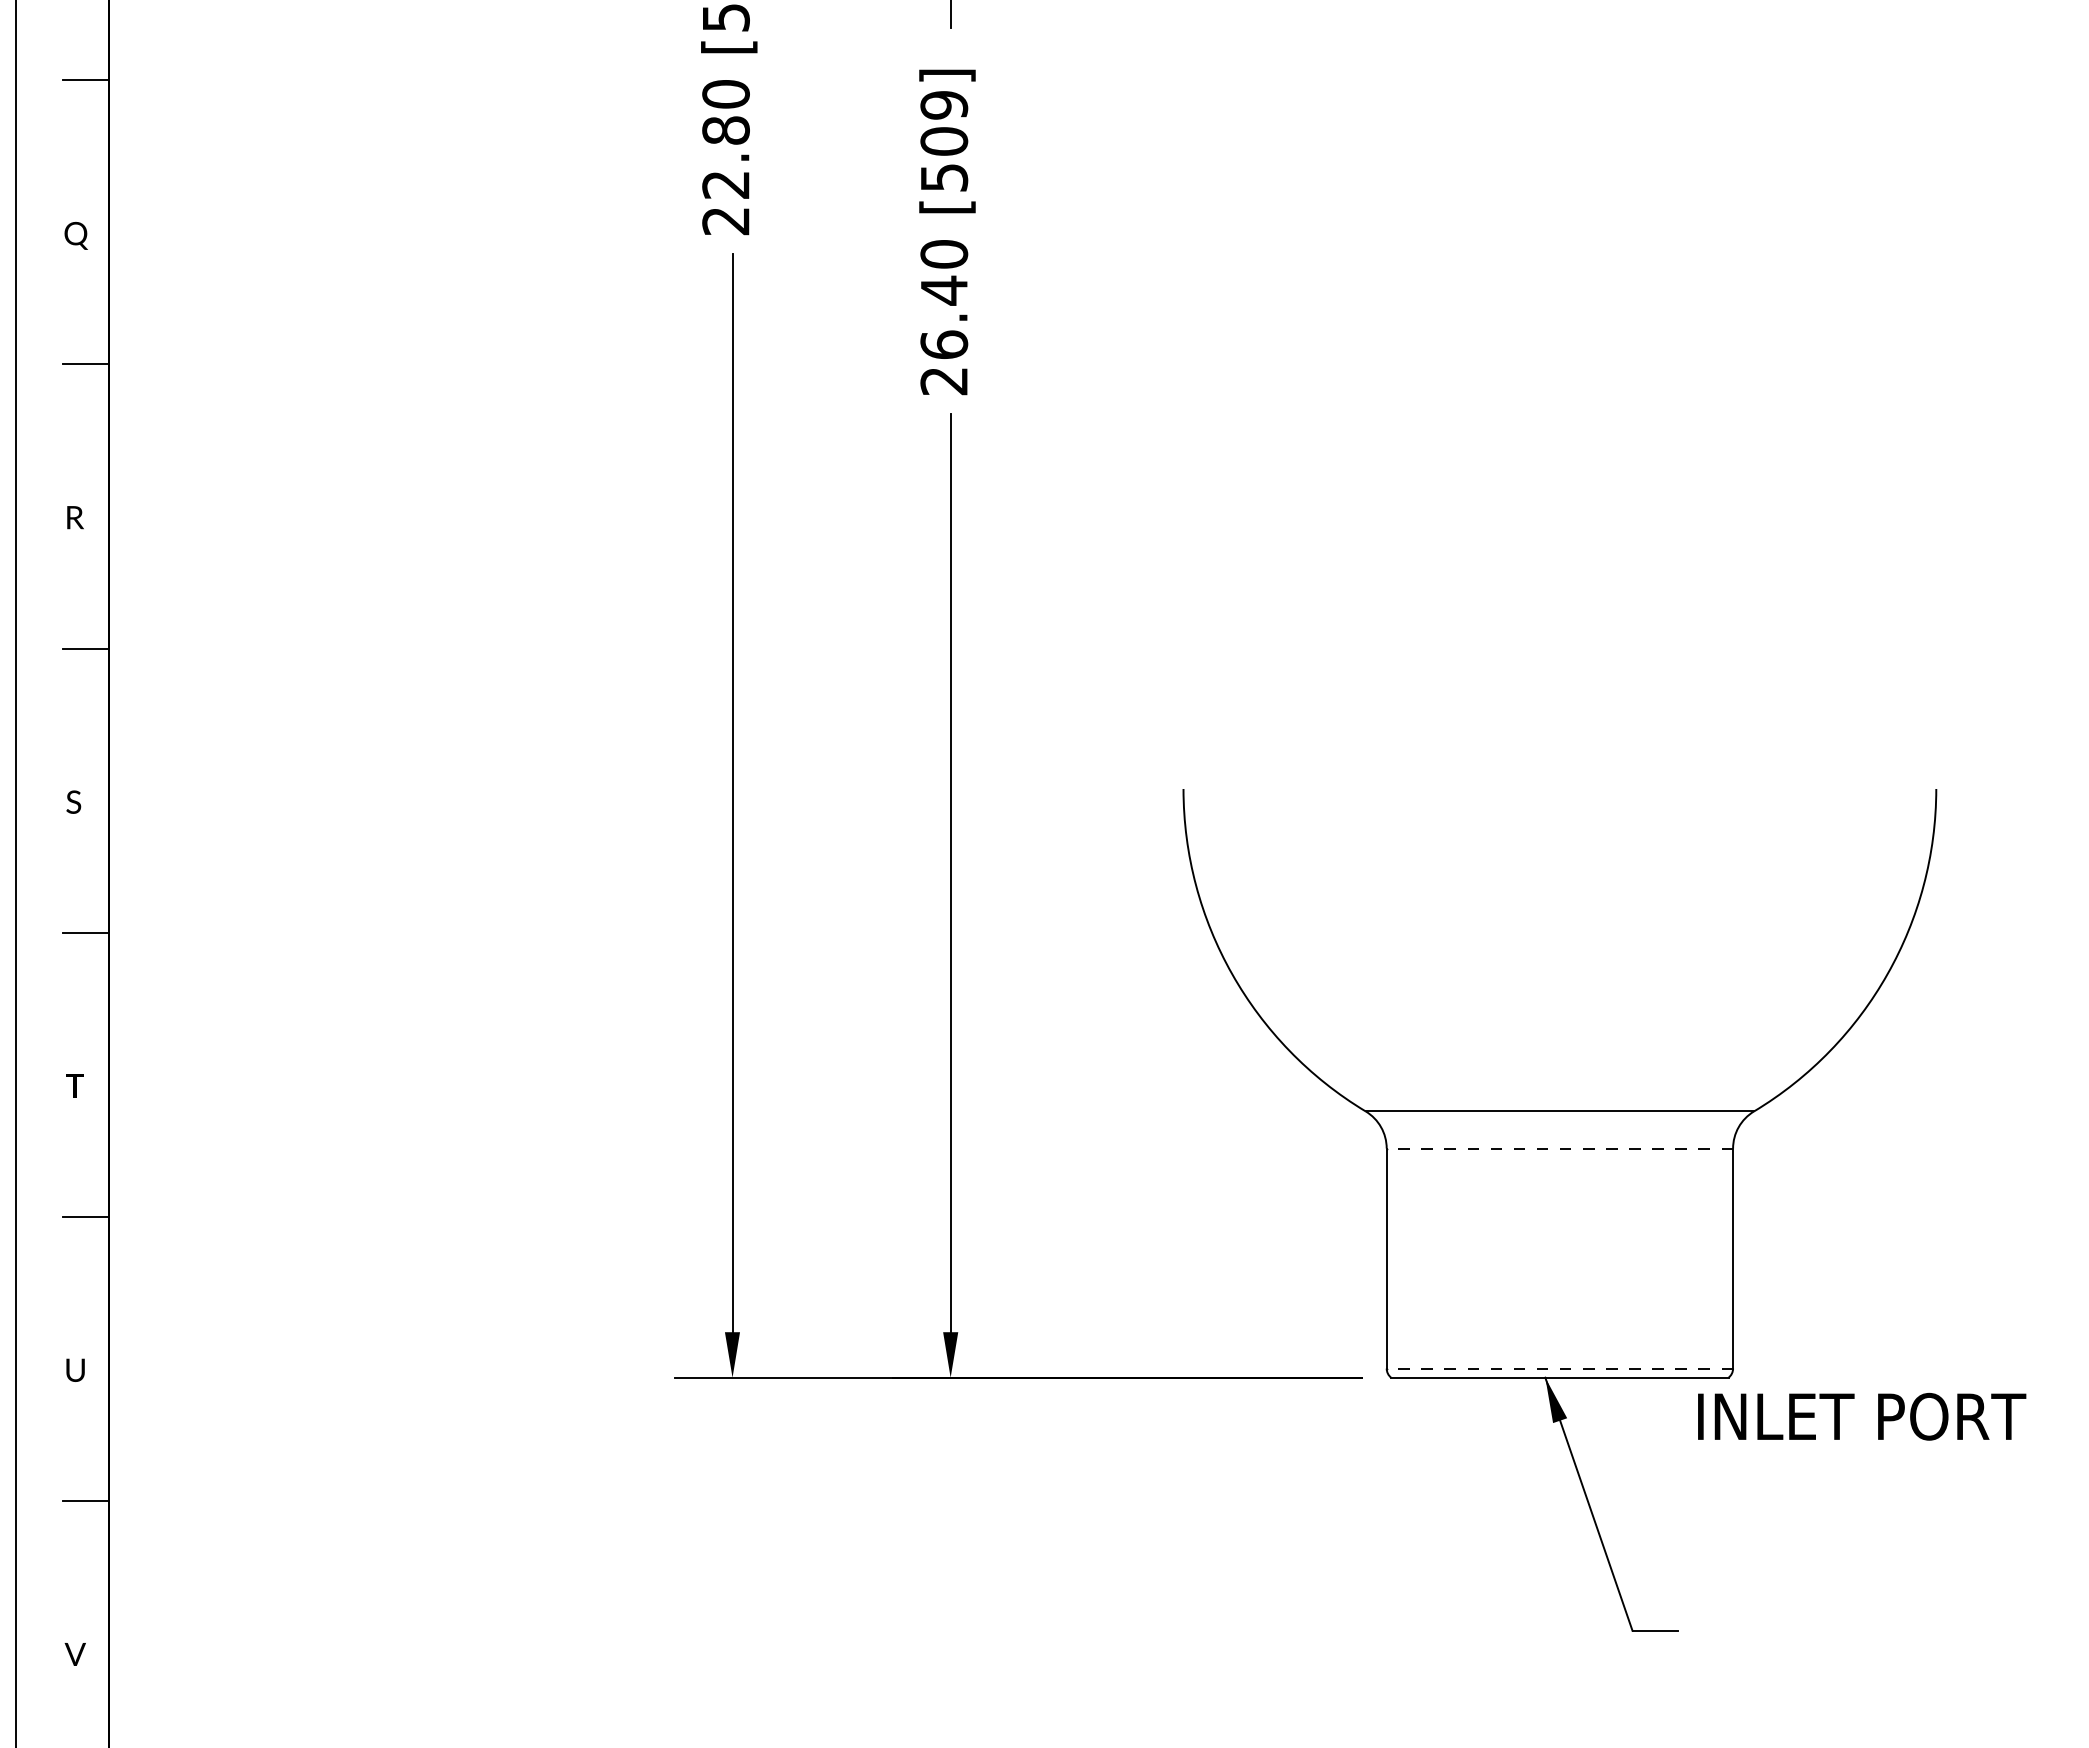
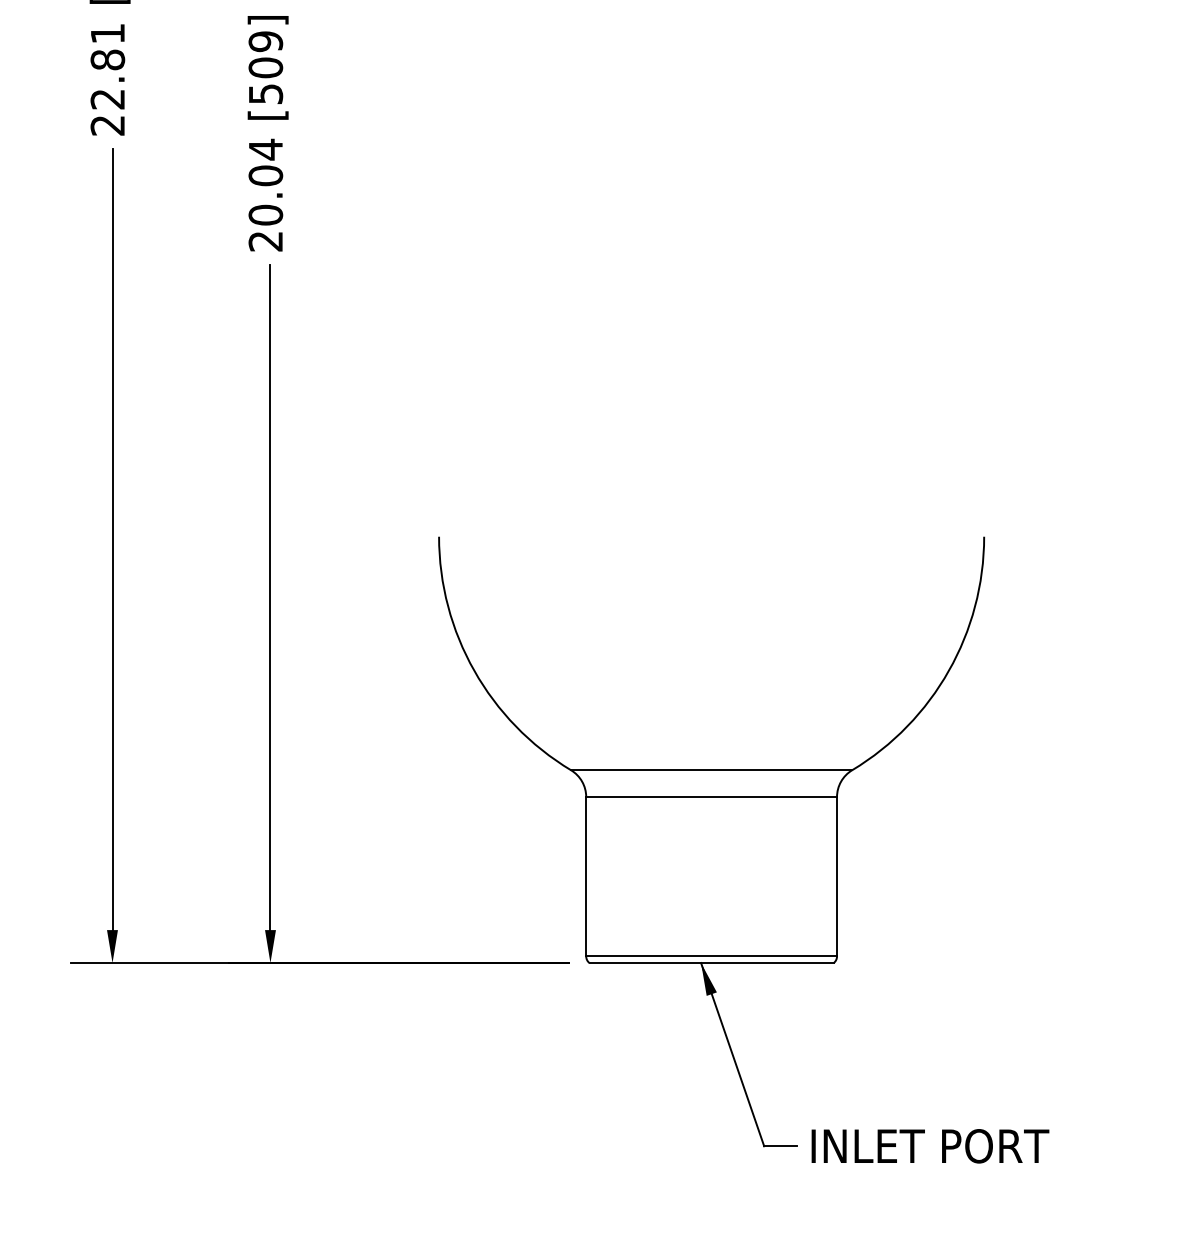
text: (725, 94) -> (107, 33), 22.80 -> 22.81
text: (944, 299) -> (266, 182), 26.40 -> 20.04
line: (1559, 1148) -> (711, 797), dashed -> solid
line: (1559, 1368) -> (711, 956), dashed -> solid
text: (1862, 1416) -> (930, 1146), moved

